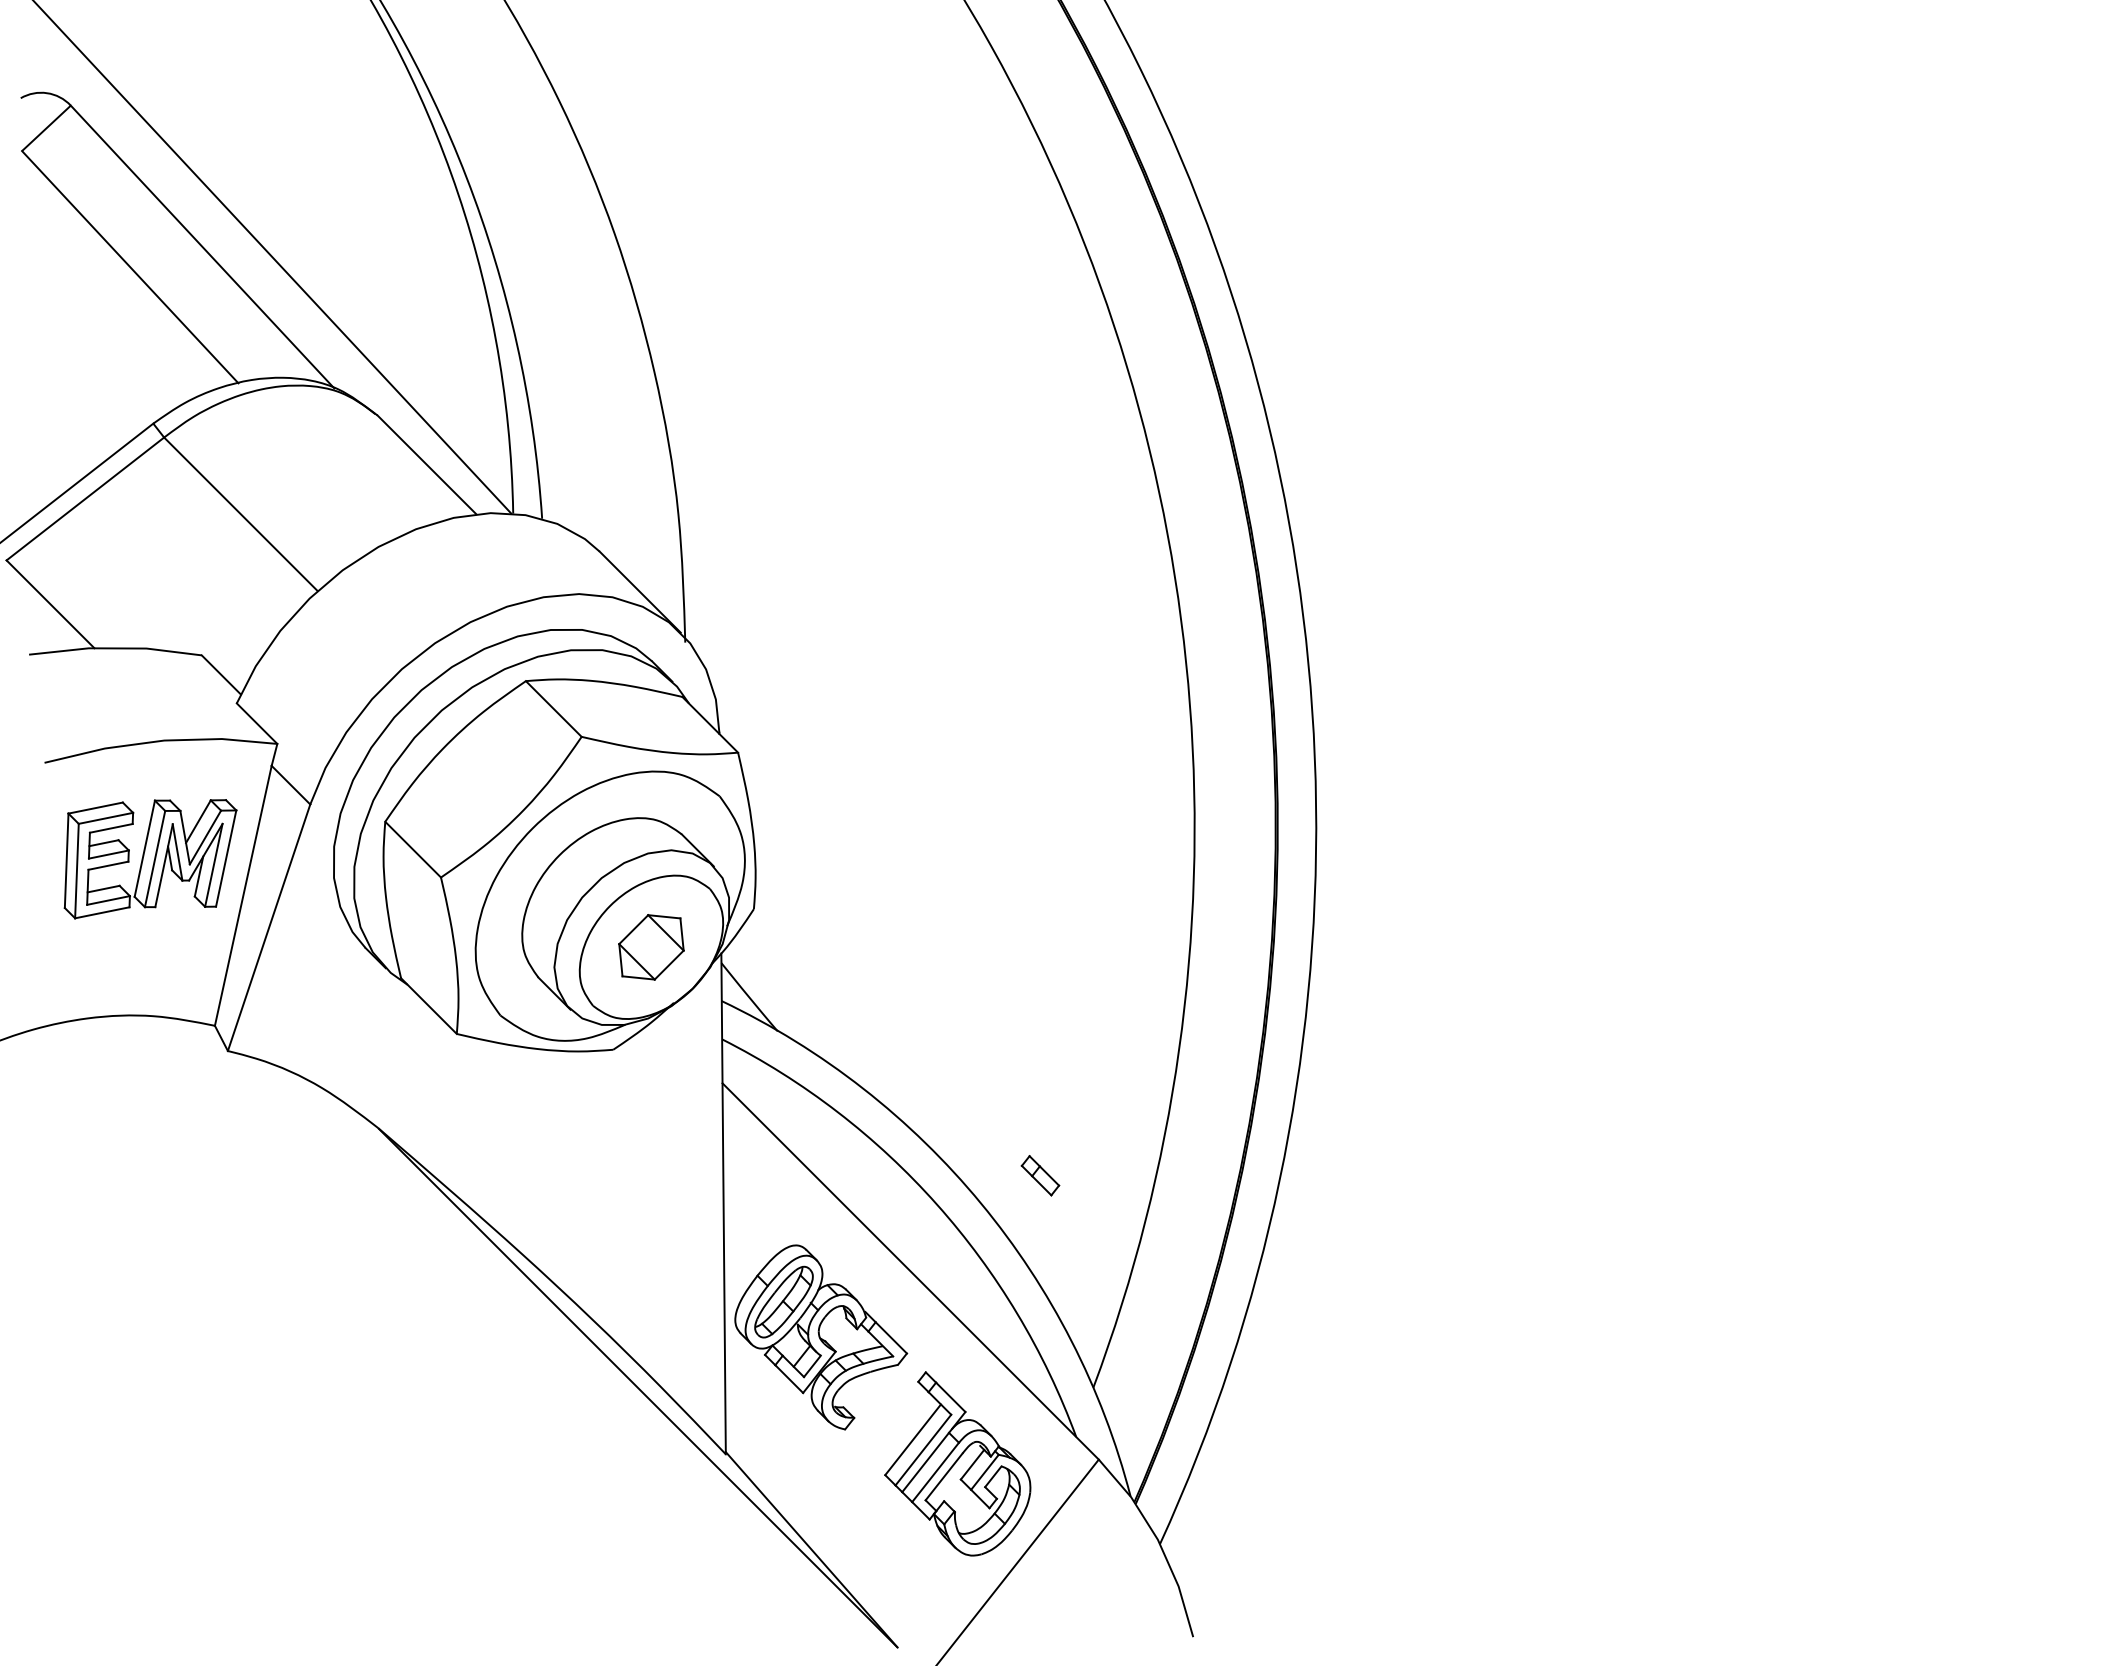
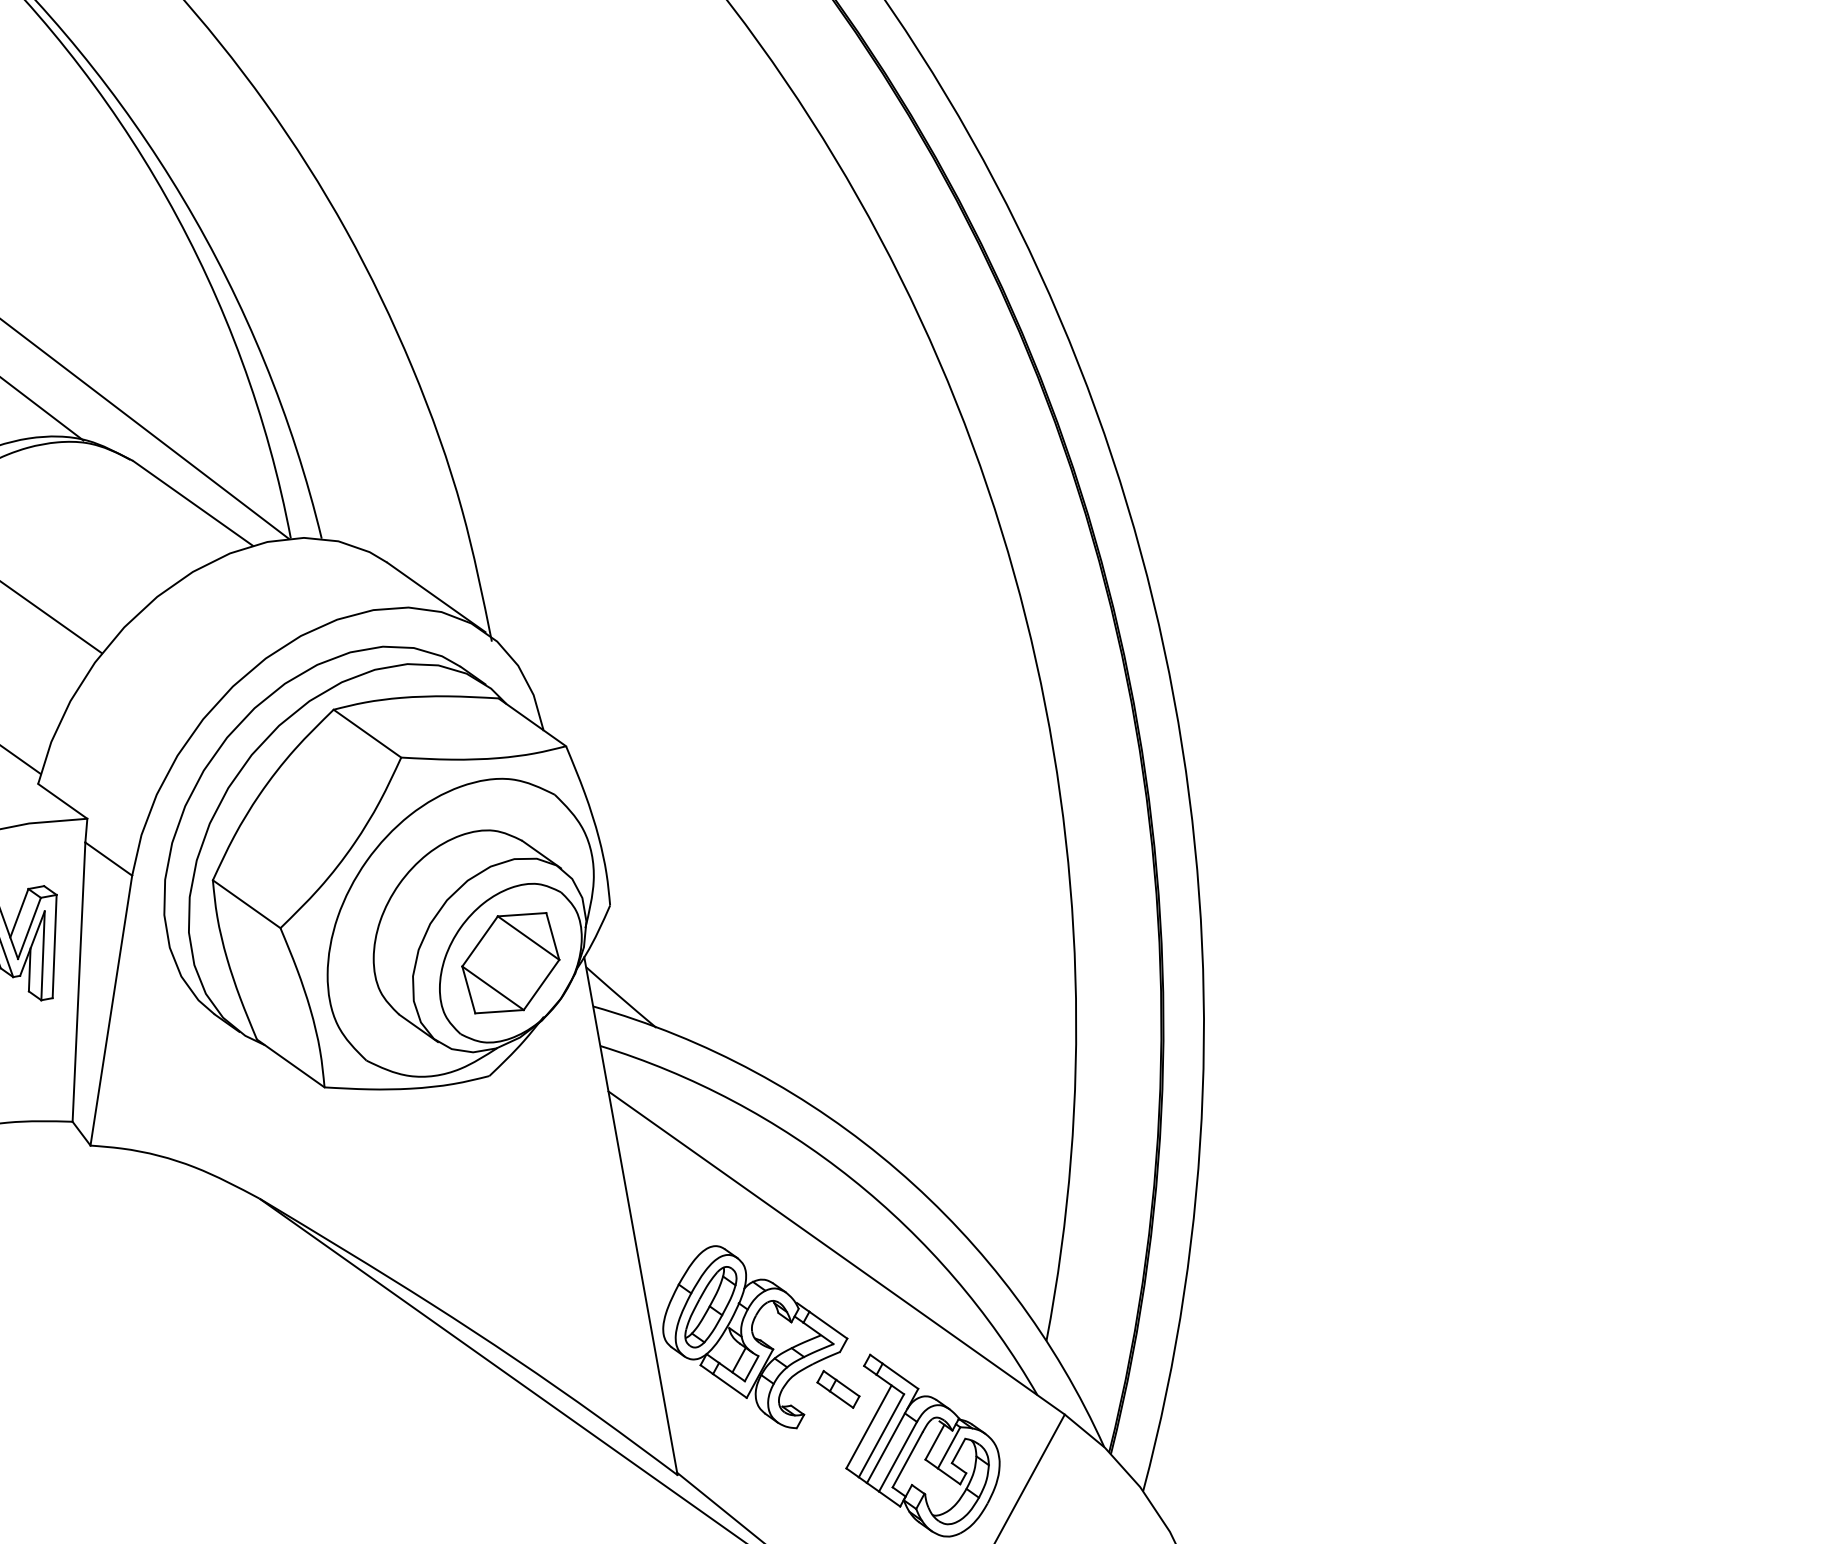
part: (651, 947) -> (510, 963), size x1.43
part: (1040, 1175) -> (838, 1389), moved

